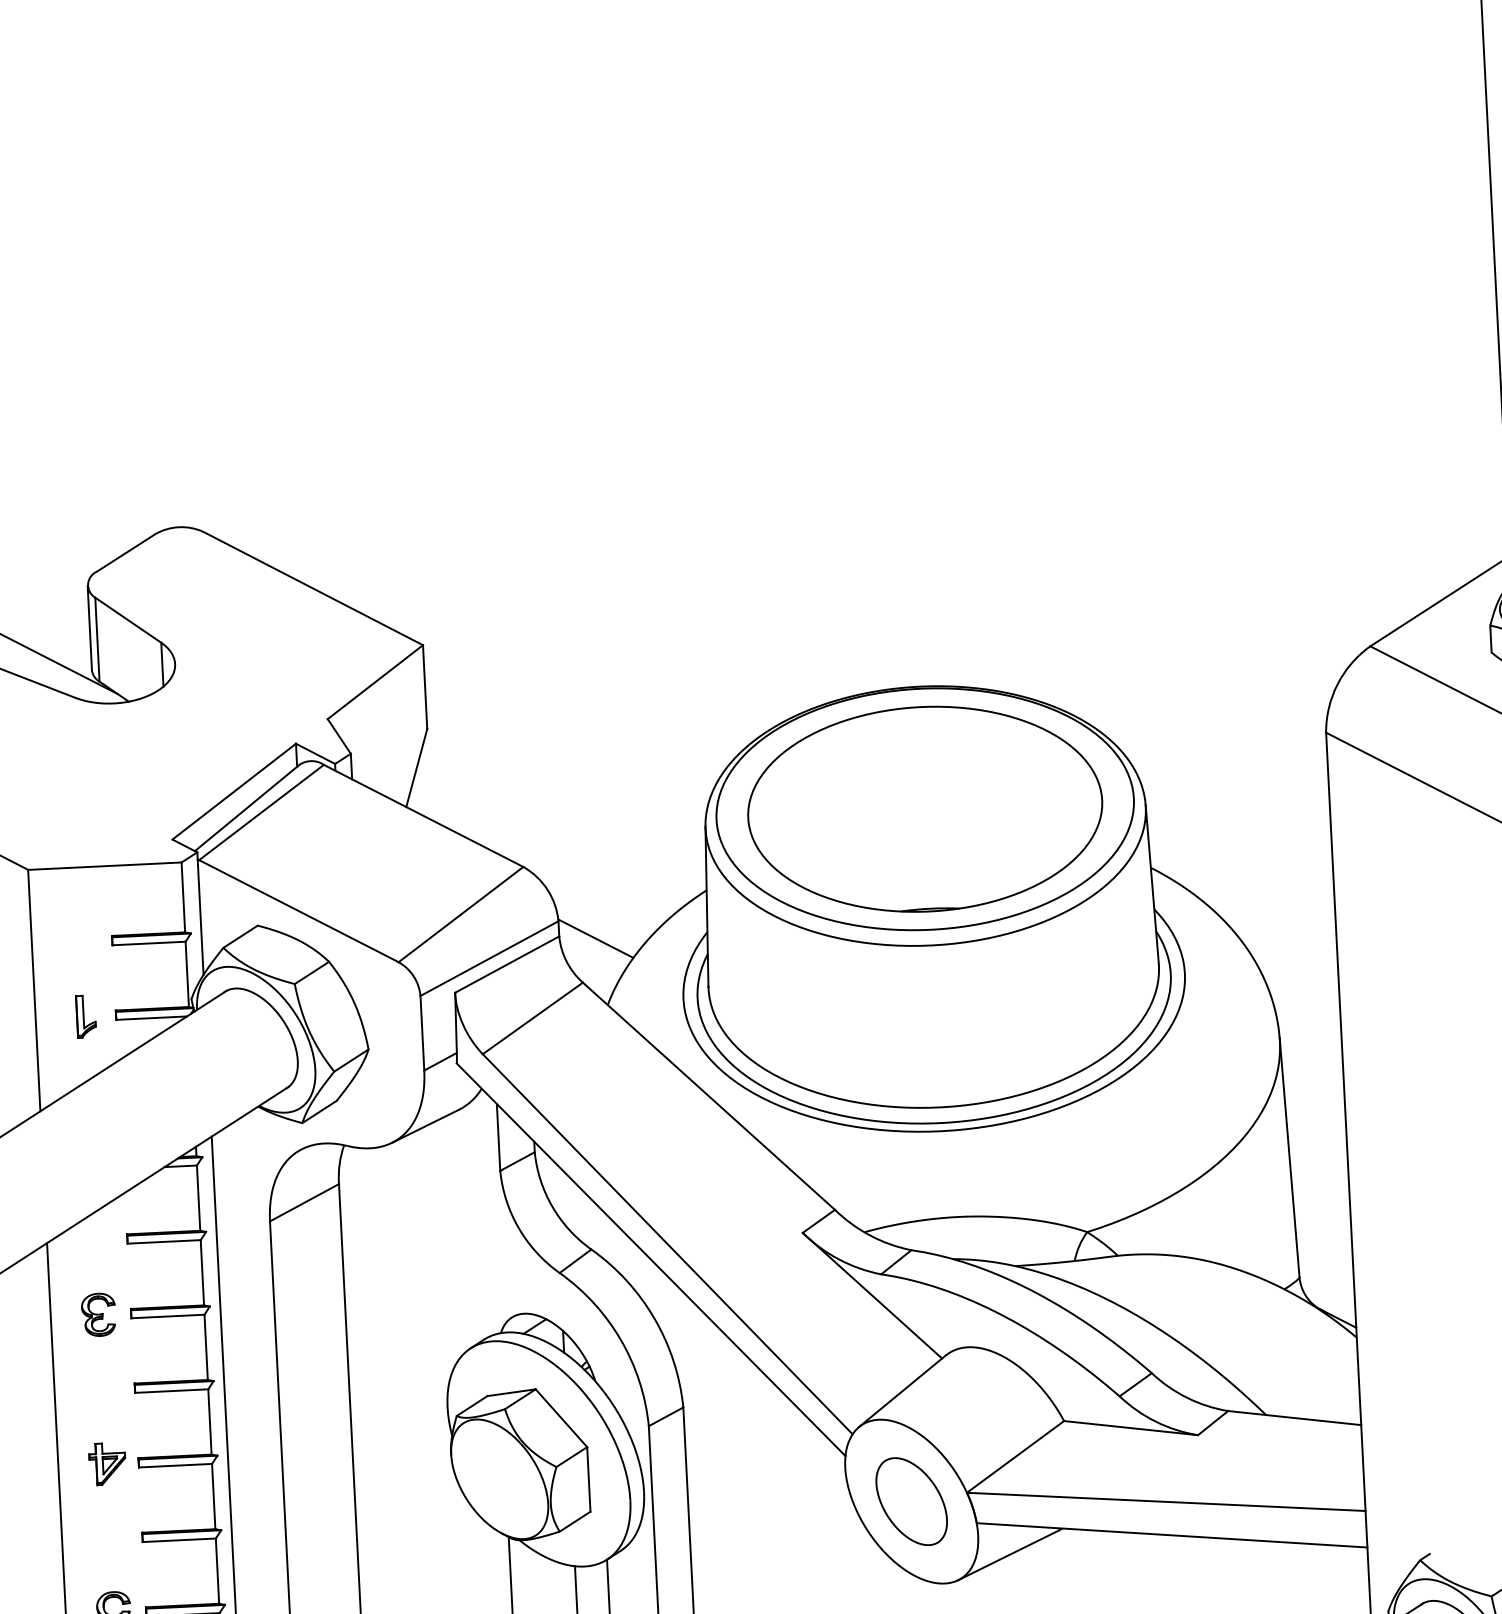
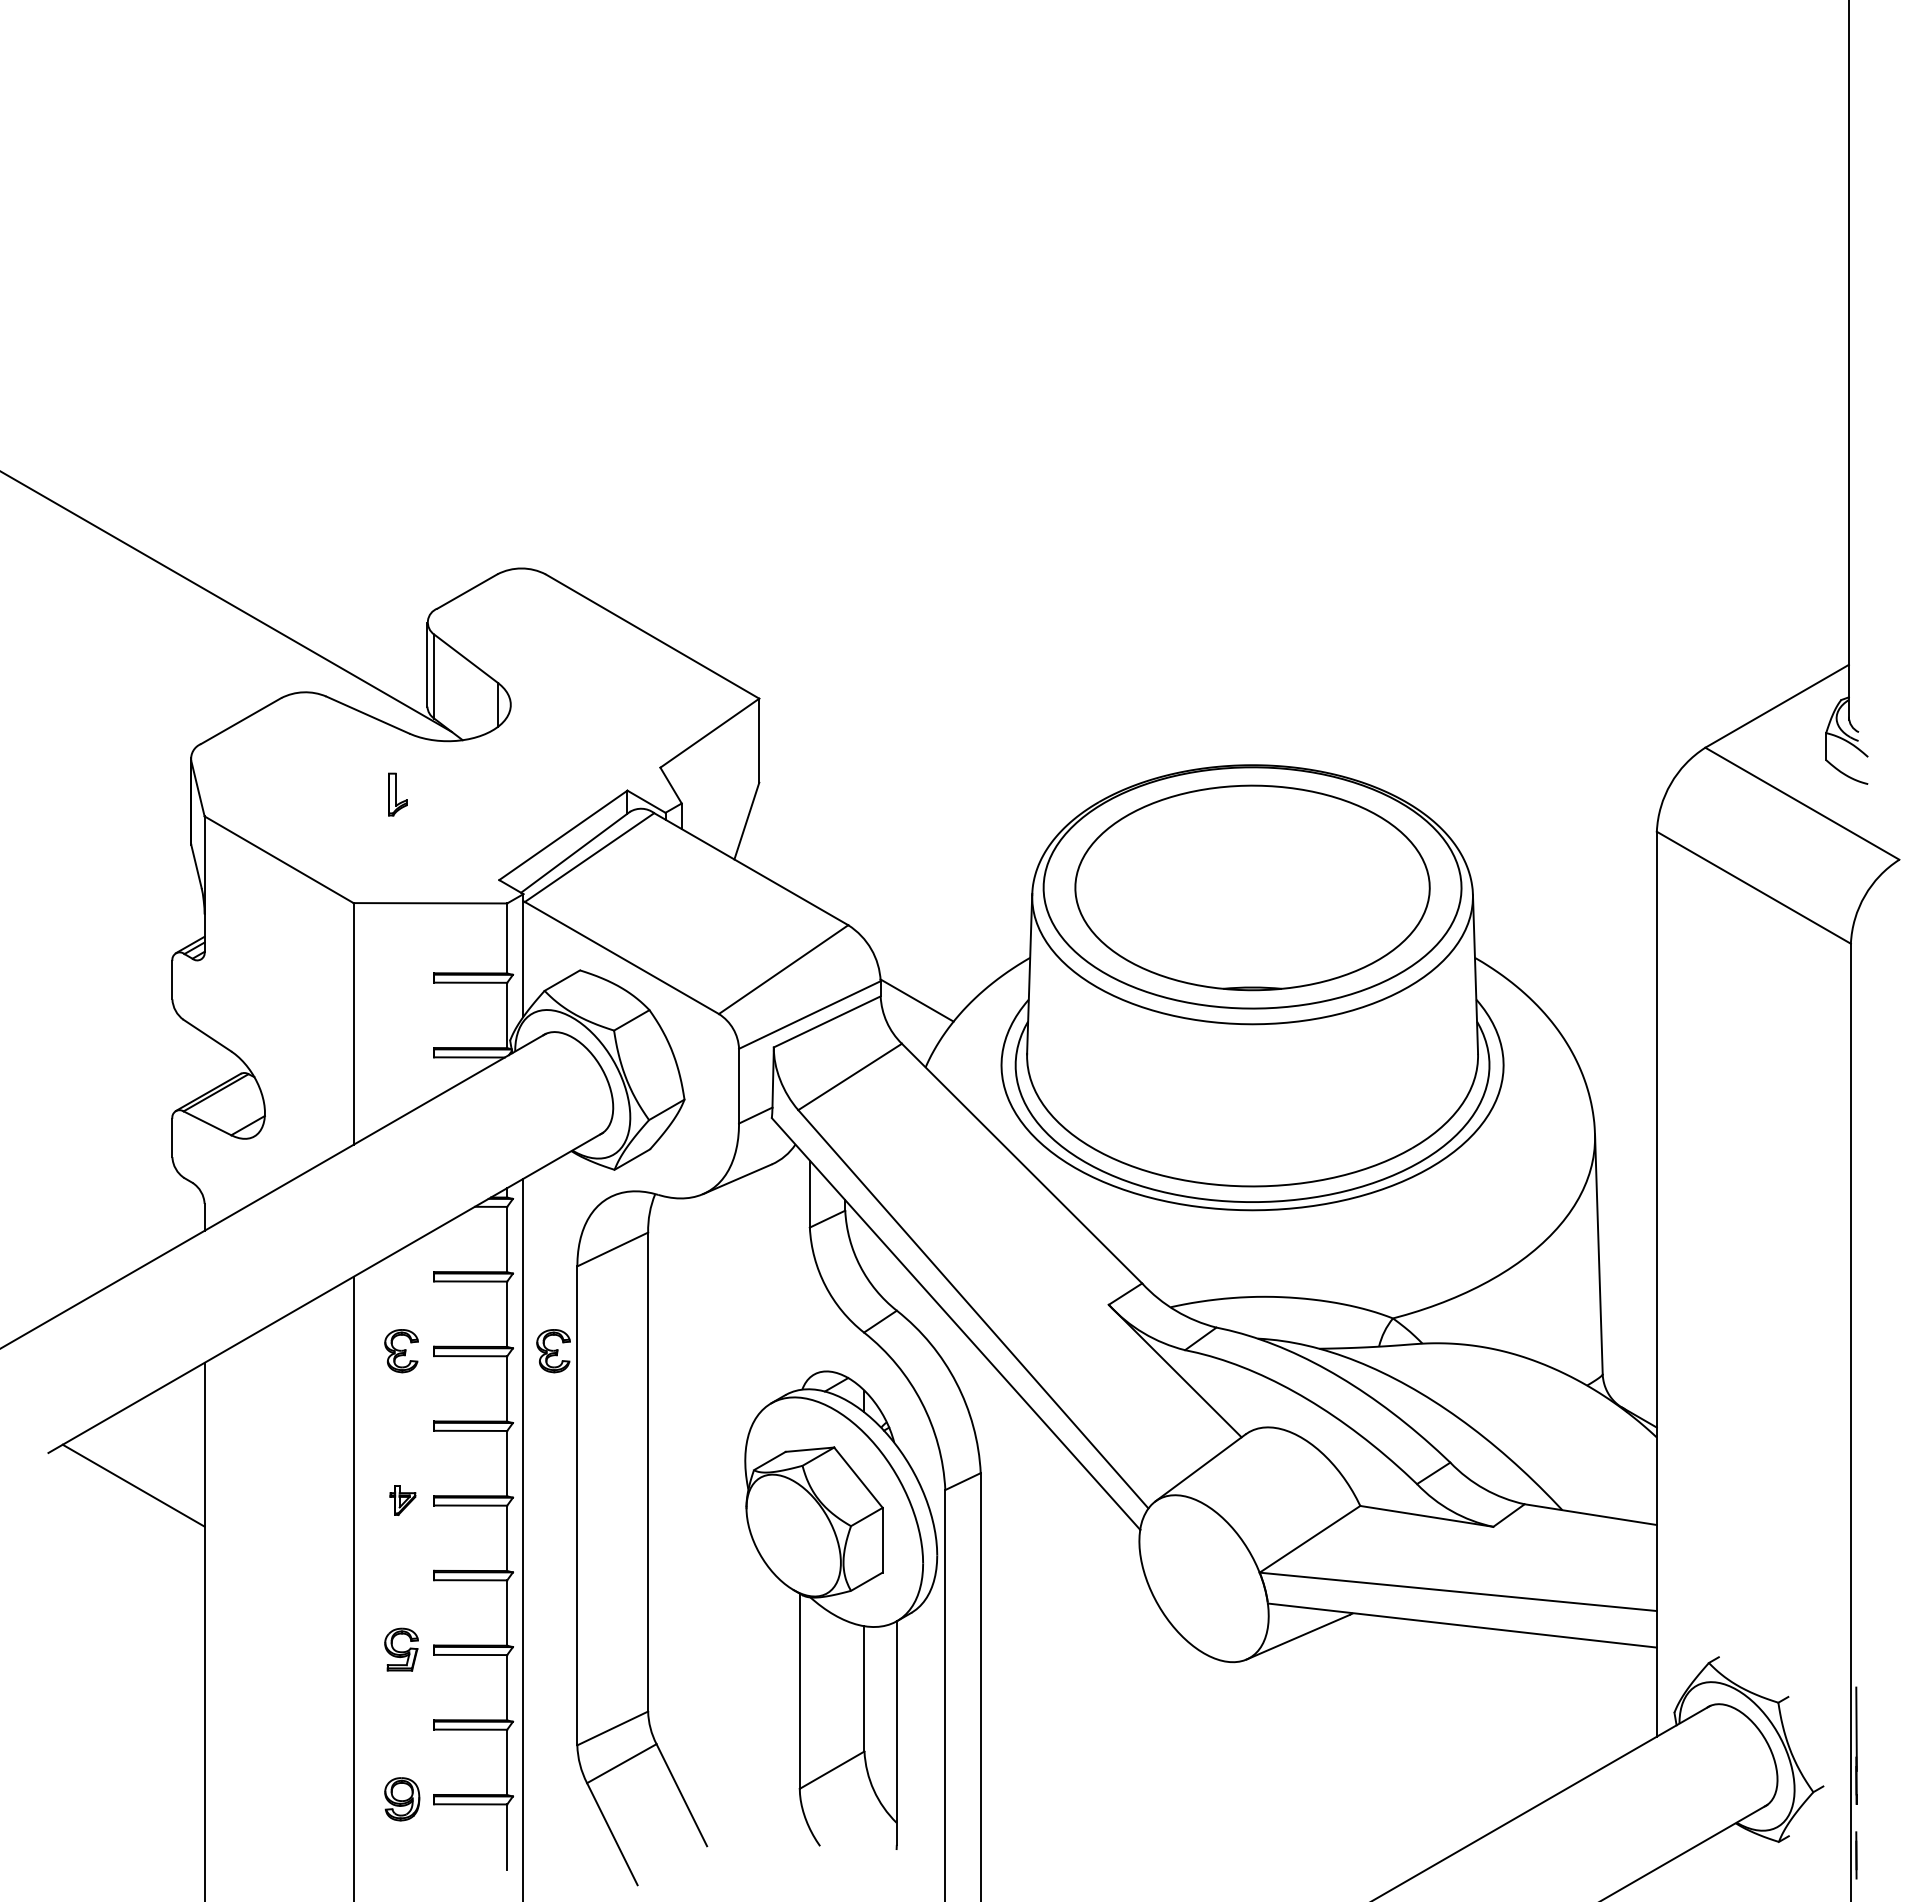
part: (85, 1016) -> (397, 794), moved
part: (250, 1307) -> (553, 1351), added
part: (107, 1464) -> (402, 1500), size x0.7
part: (911, 1501) -> (1203, 1578), removed

